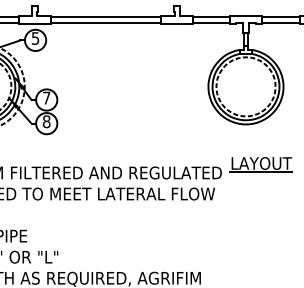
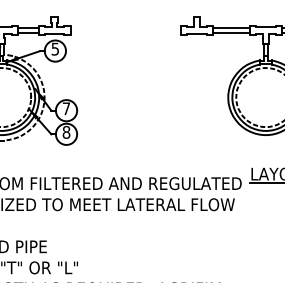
line: (105, 16) -> (125, 27), removed
line: (105, 22) -> (125, 33), removed

